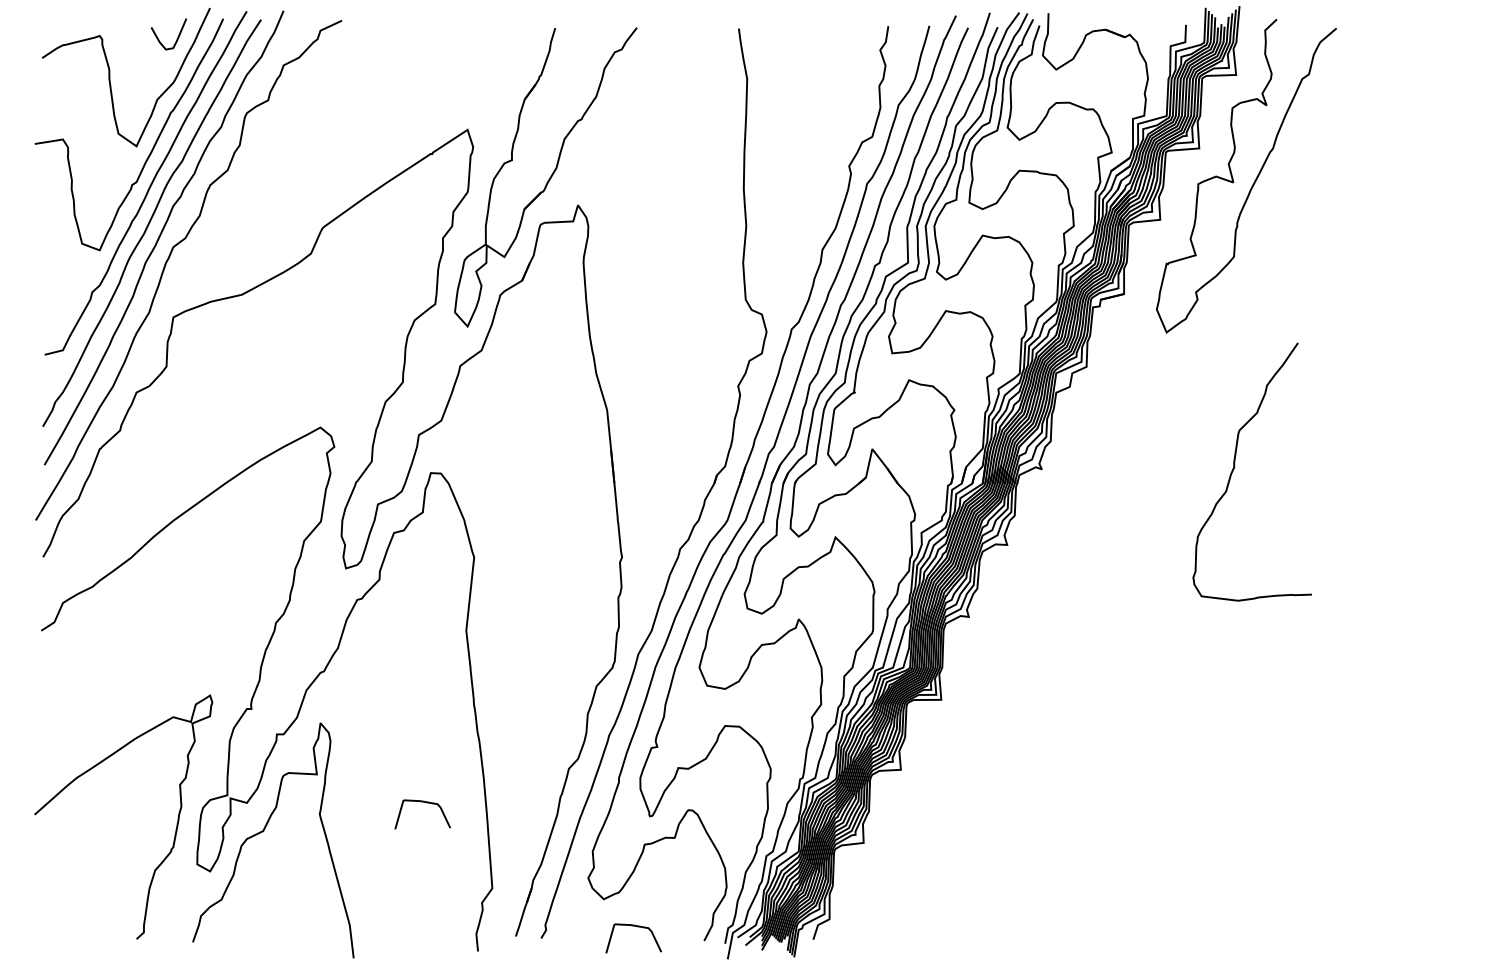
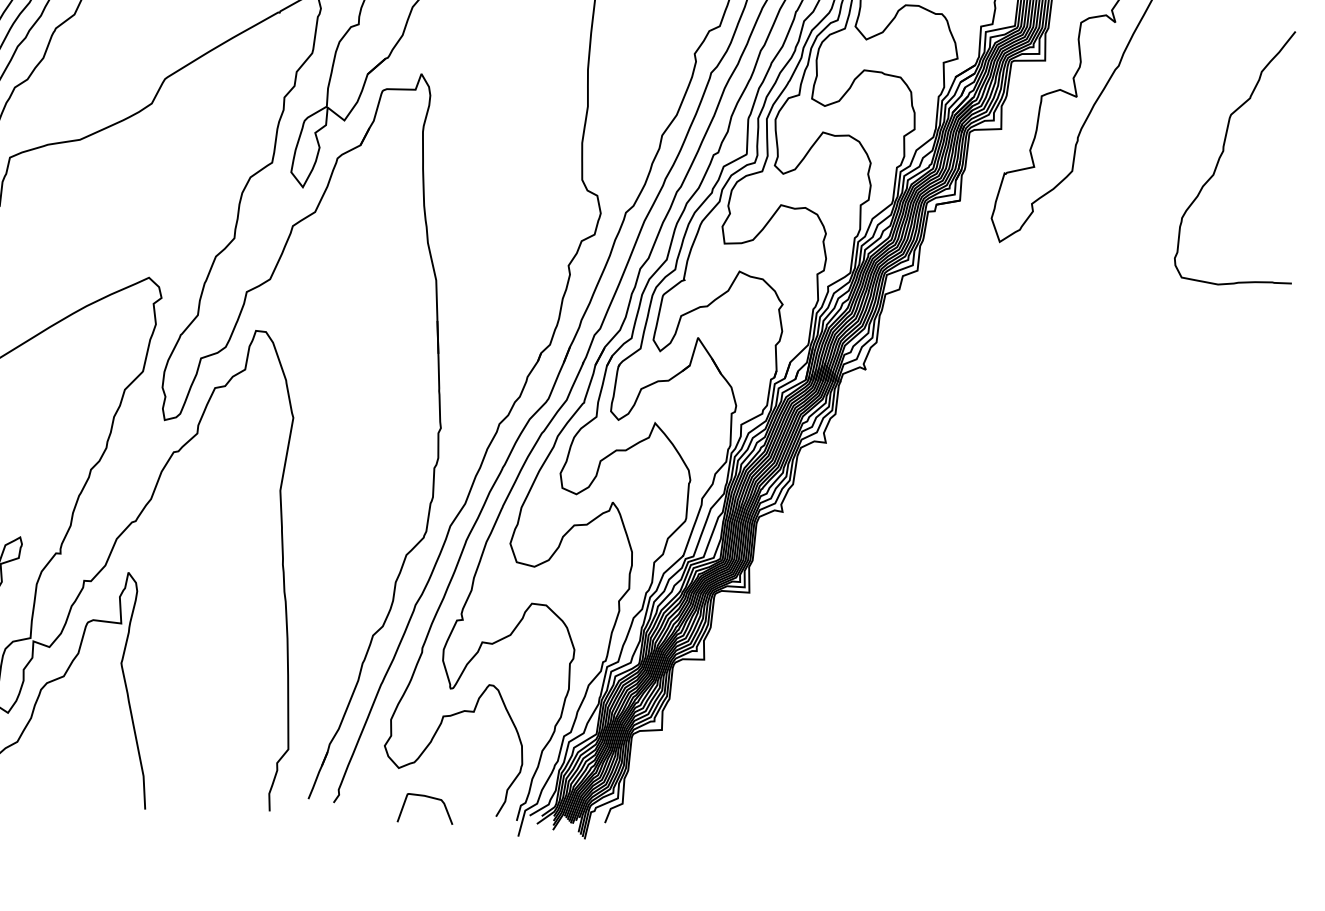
curve: (1235, 467) -> (1224, 151), moved
curve: (426, 803) -> (228, 660), removed

